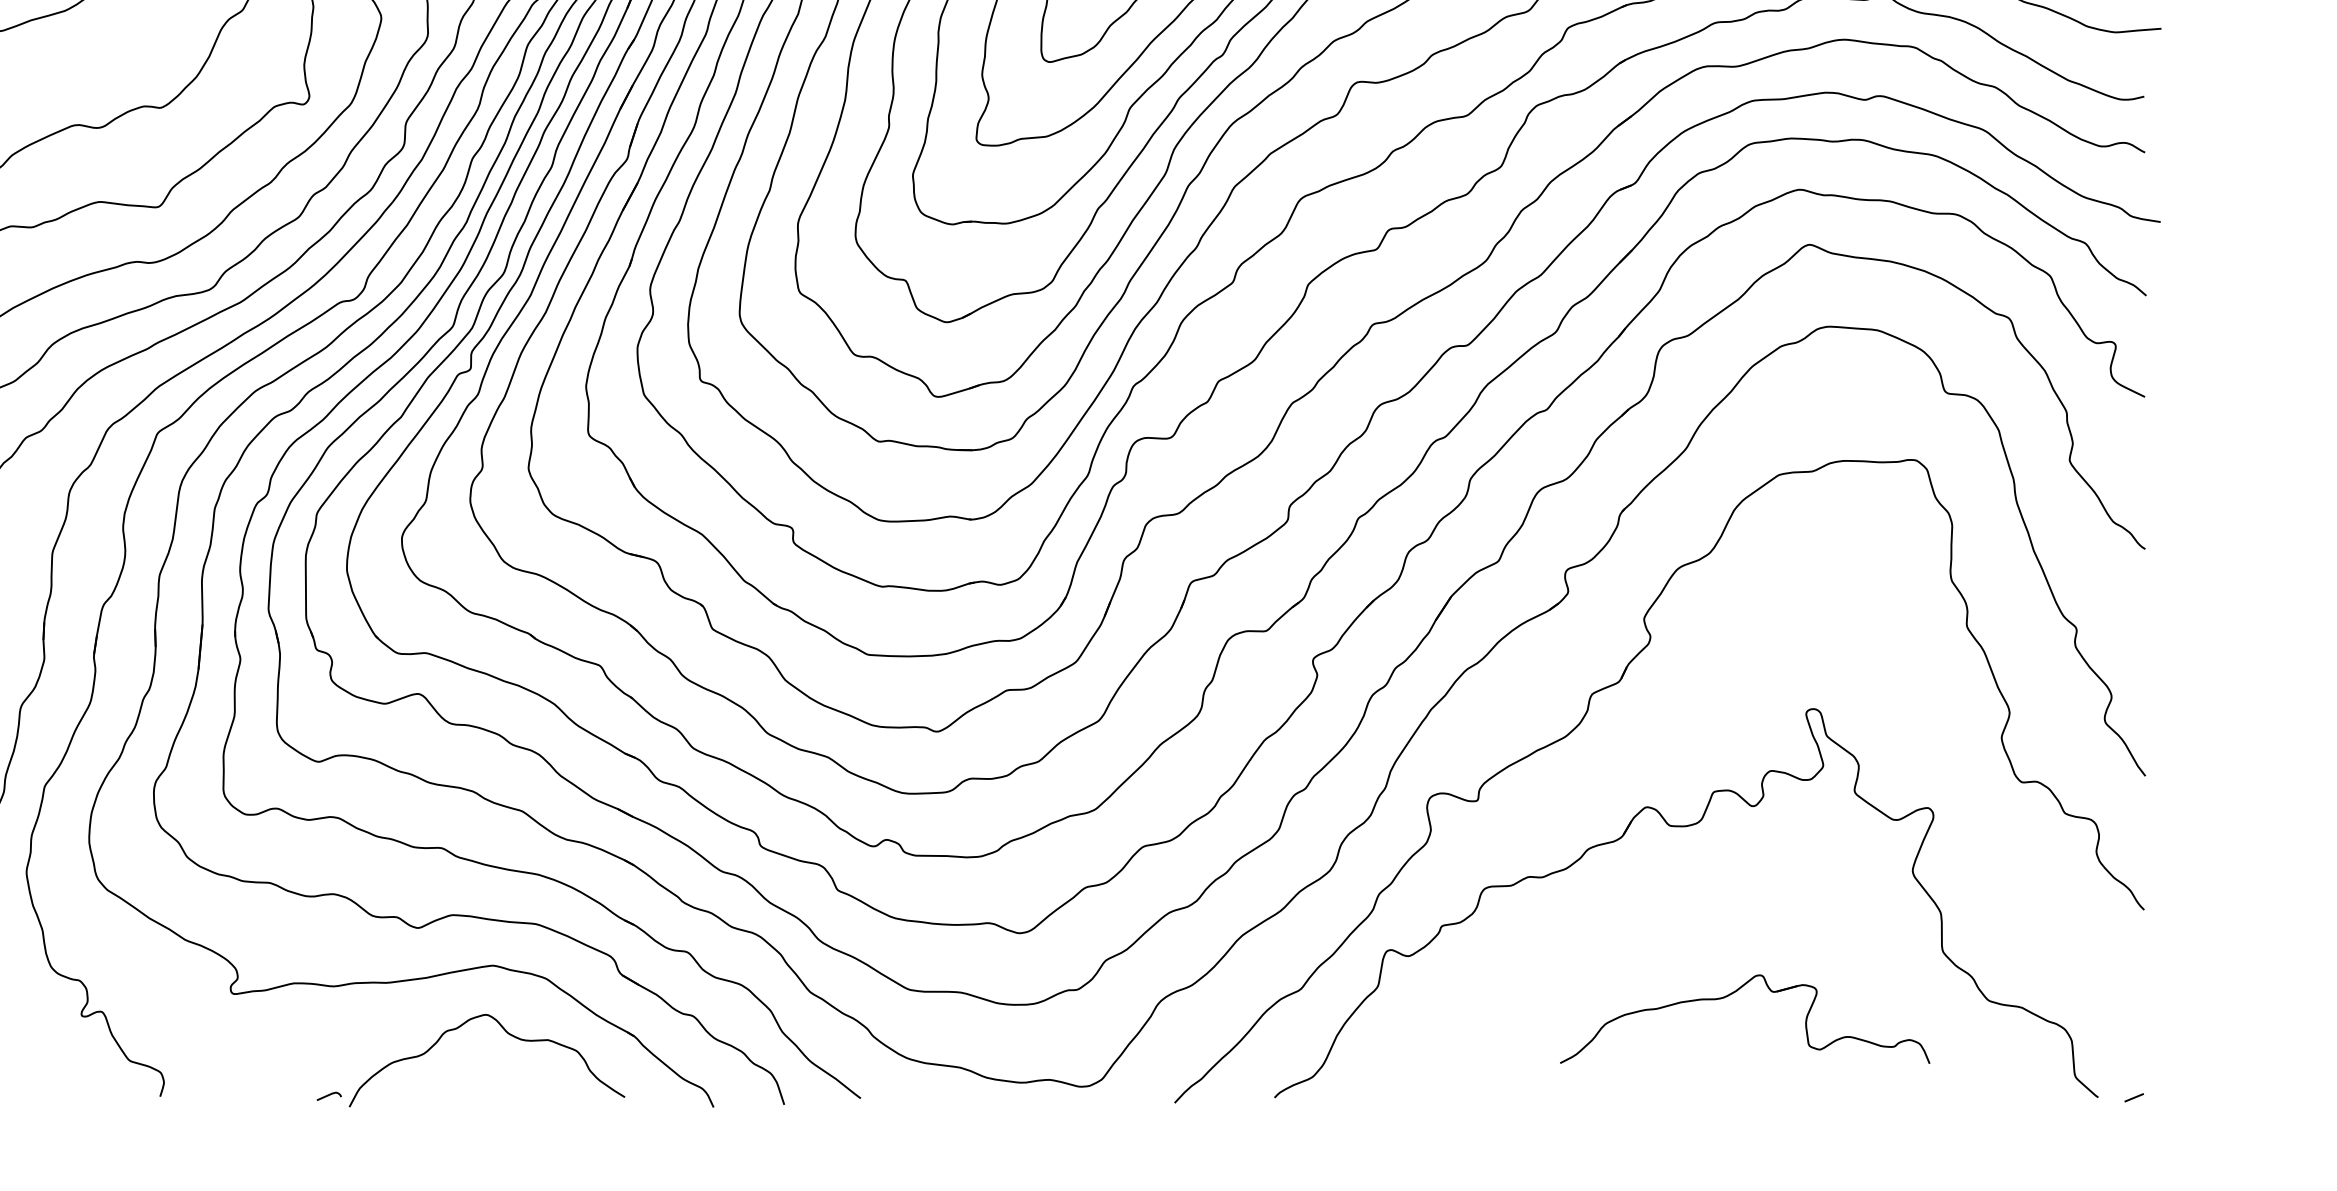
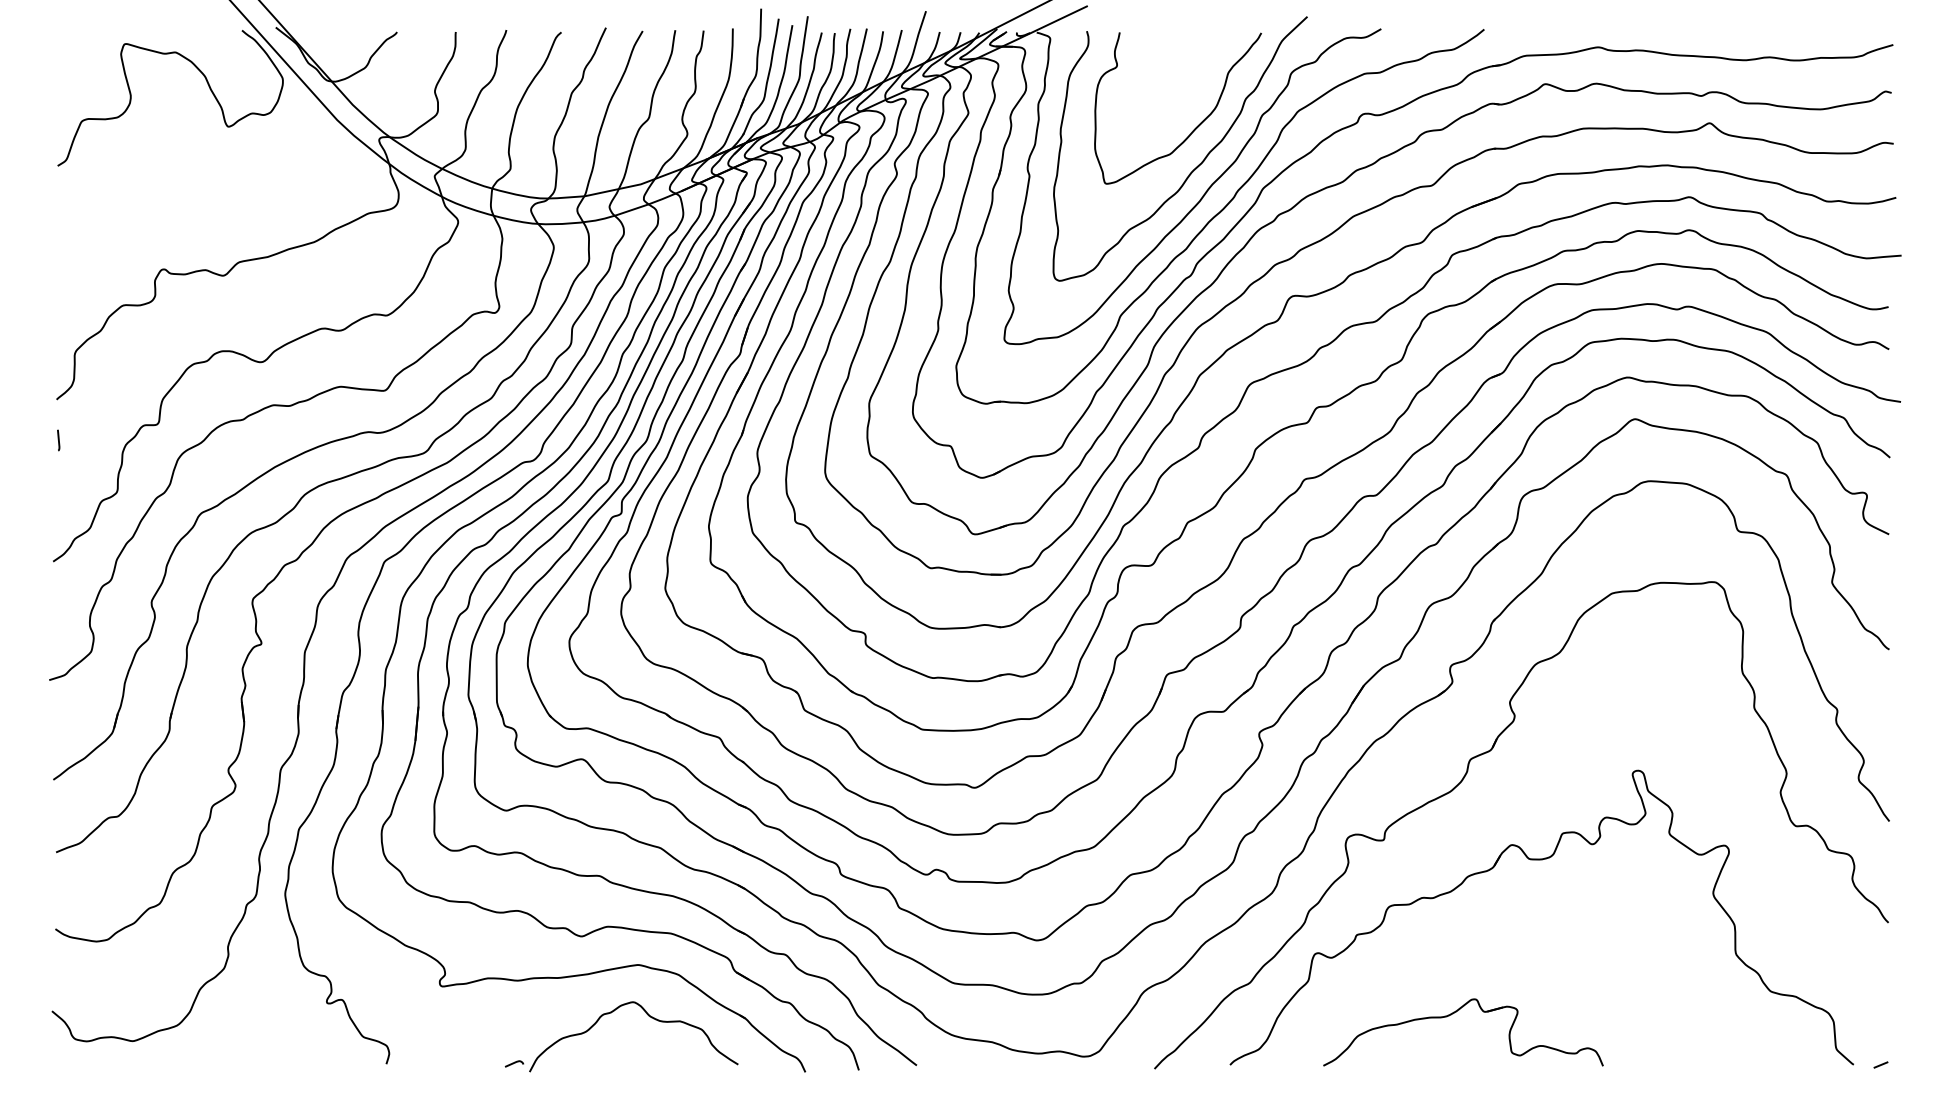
part: (1729, 996) -> (1451, 1015), moved

